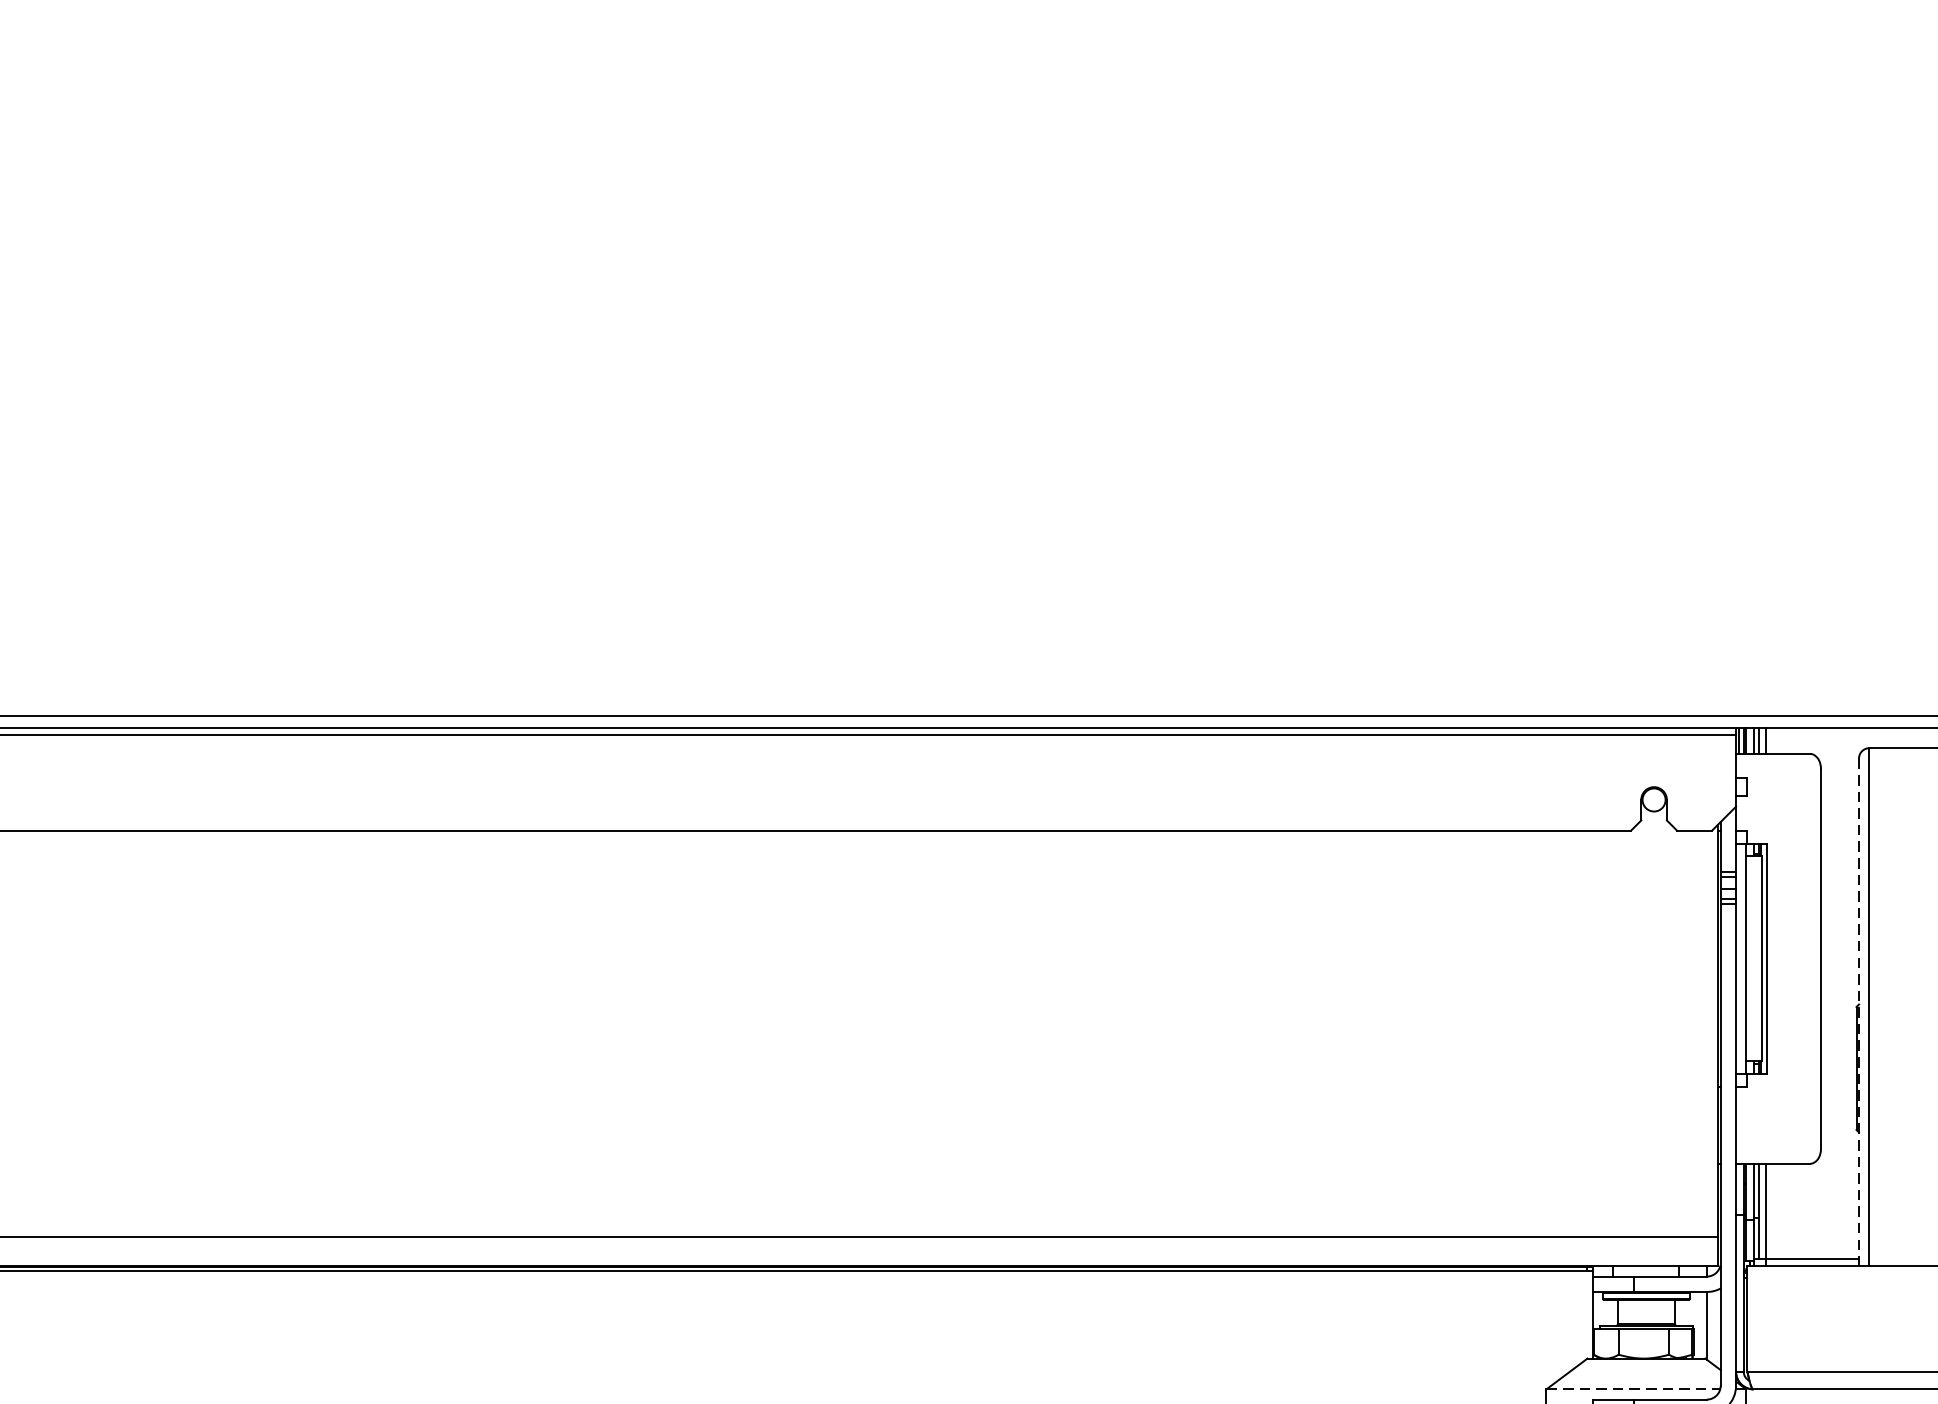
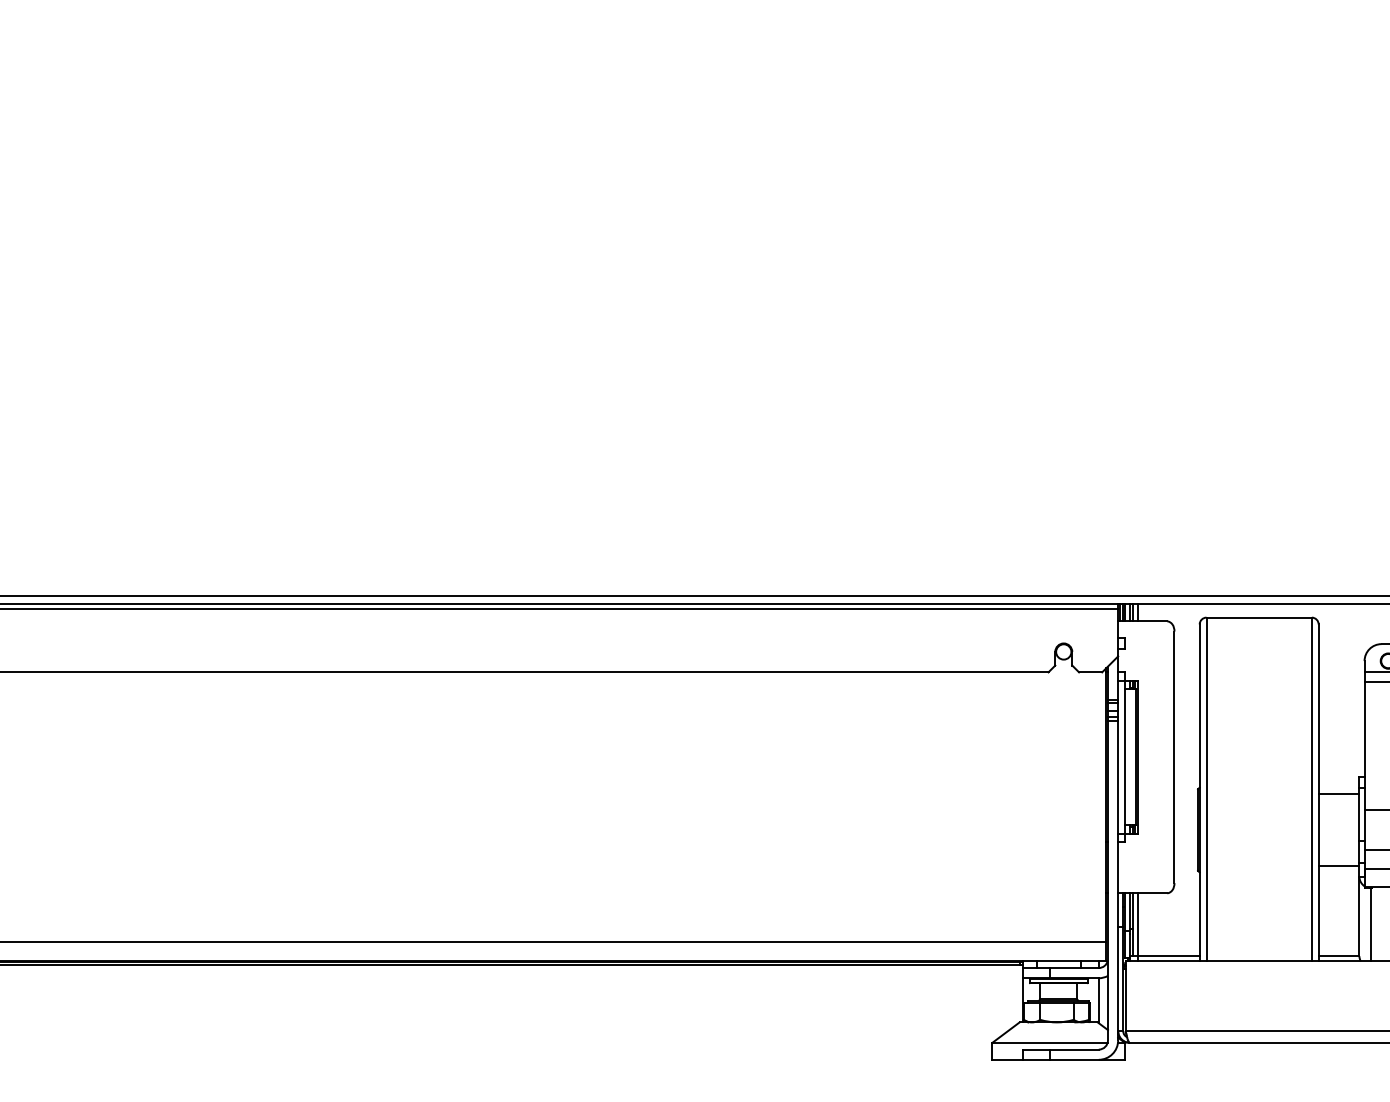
line: (1858, 1013) -> (1199, 793), dashed -> solid
line: (1634, 1388) -> (1050, 1042), dashed -> solid

